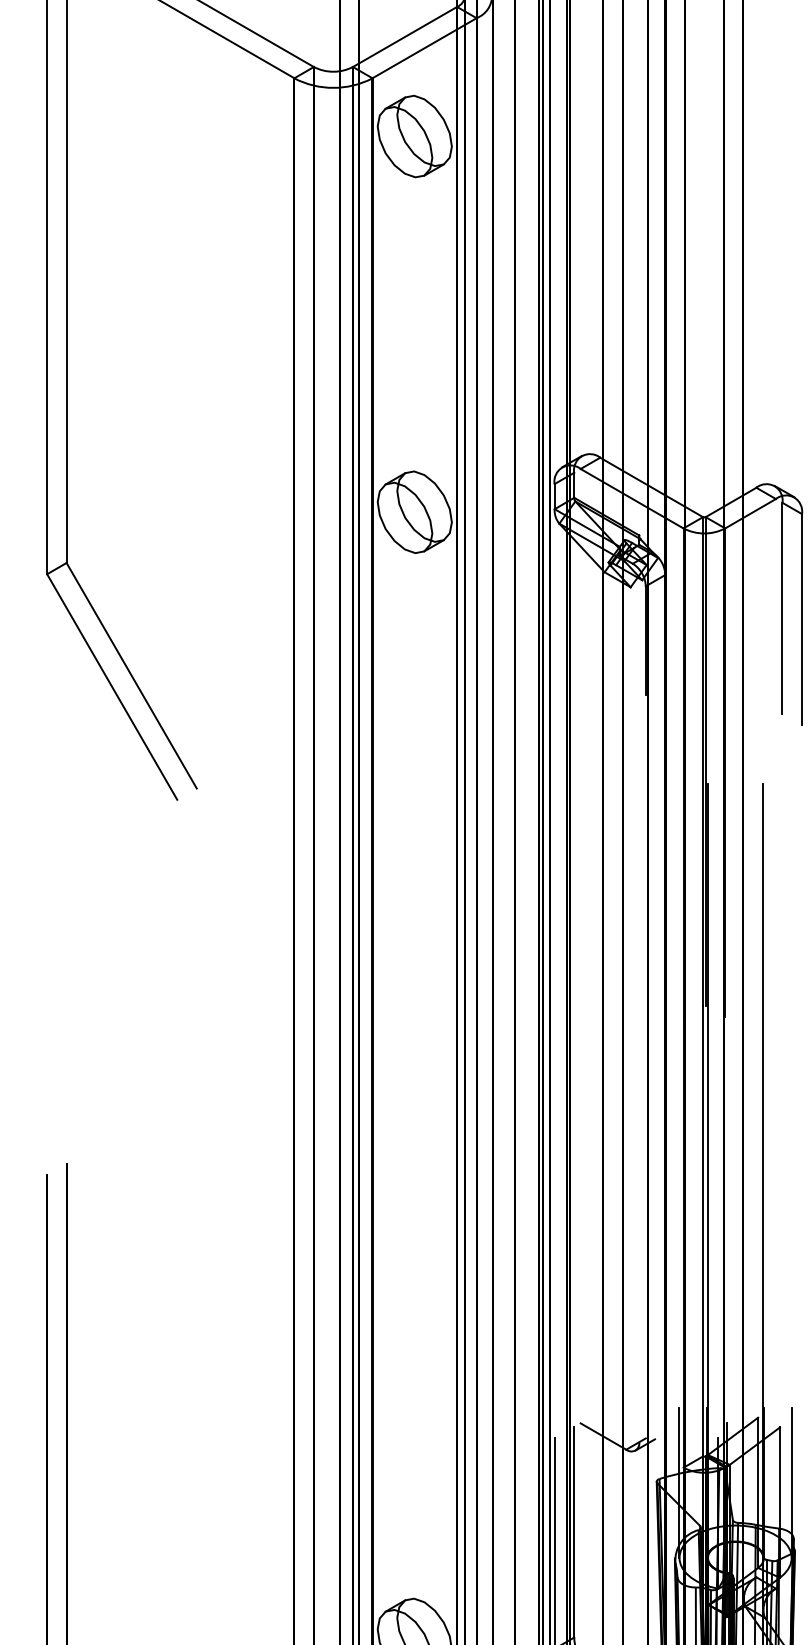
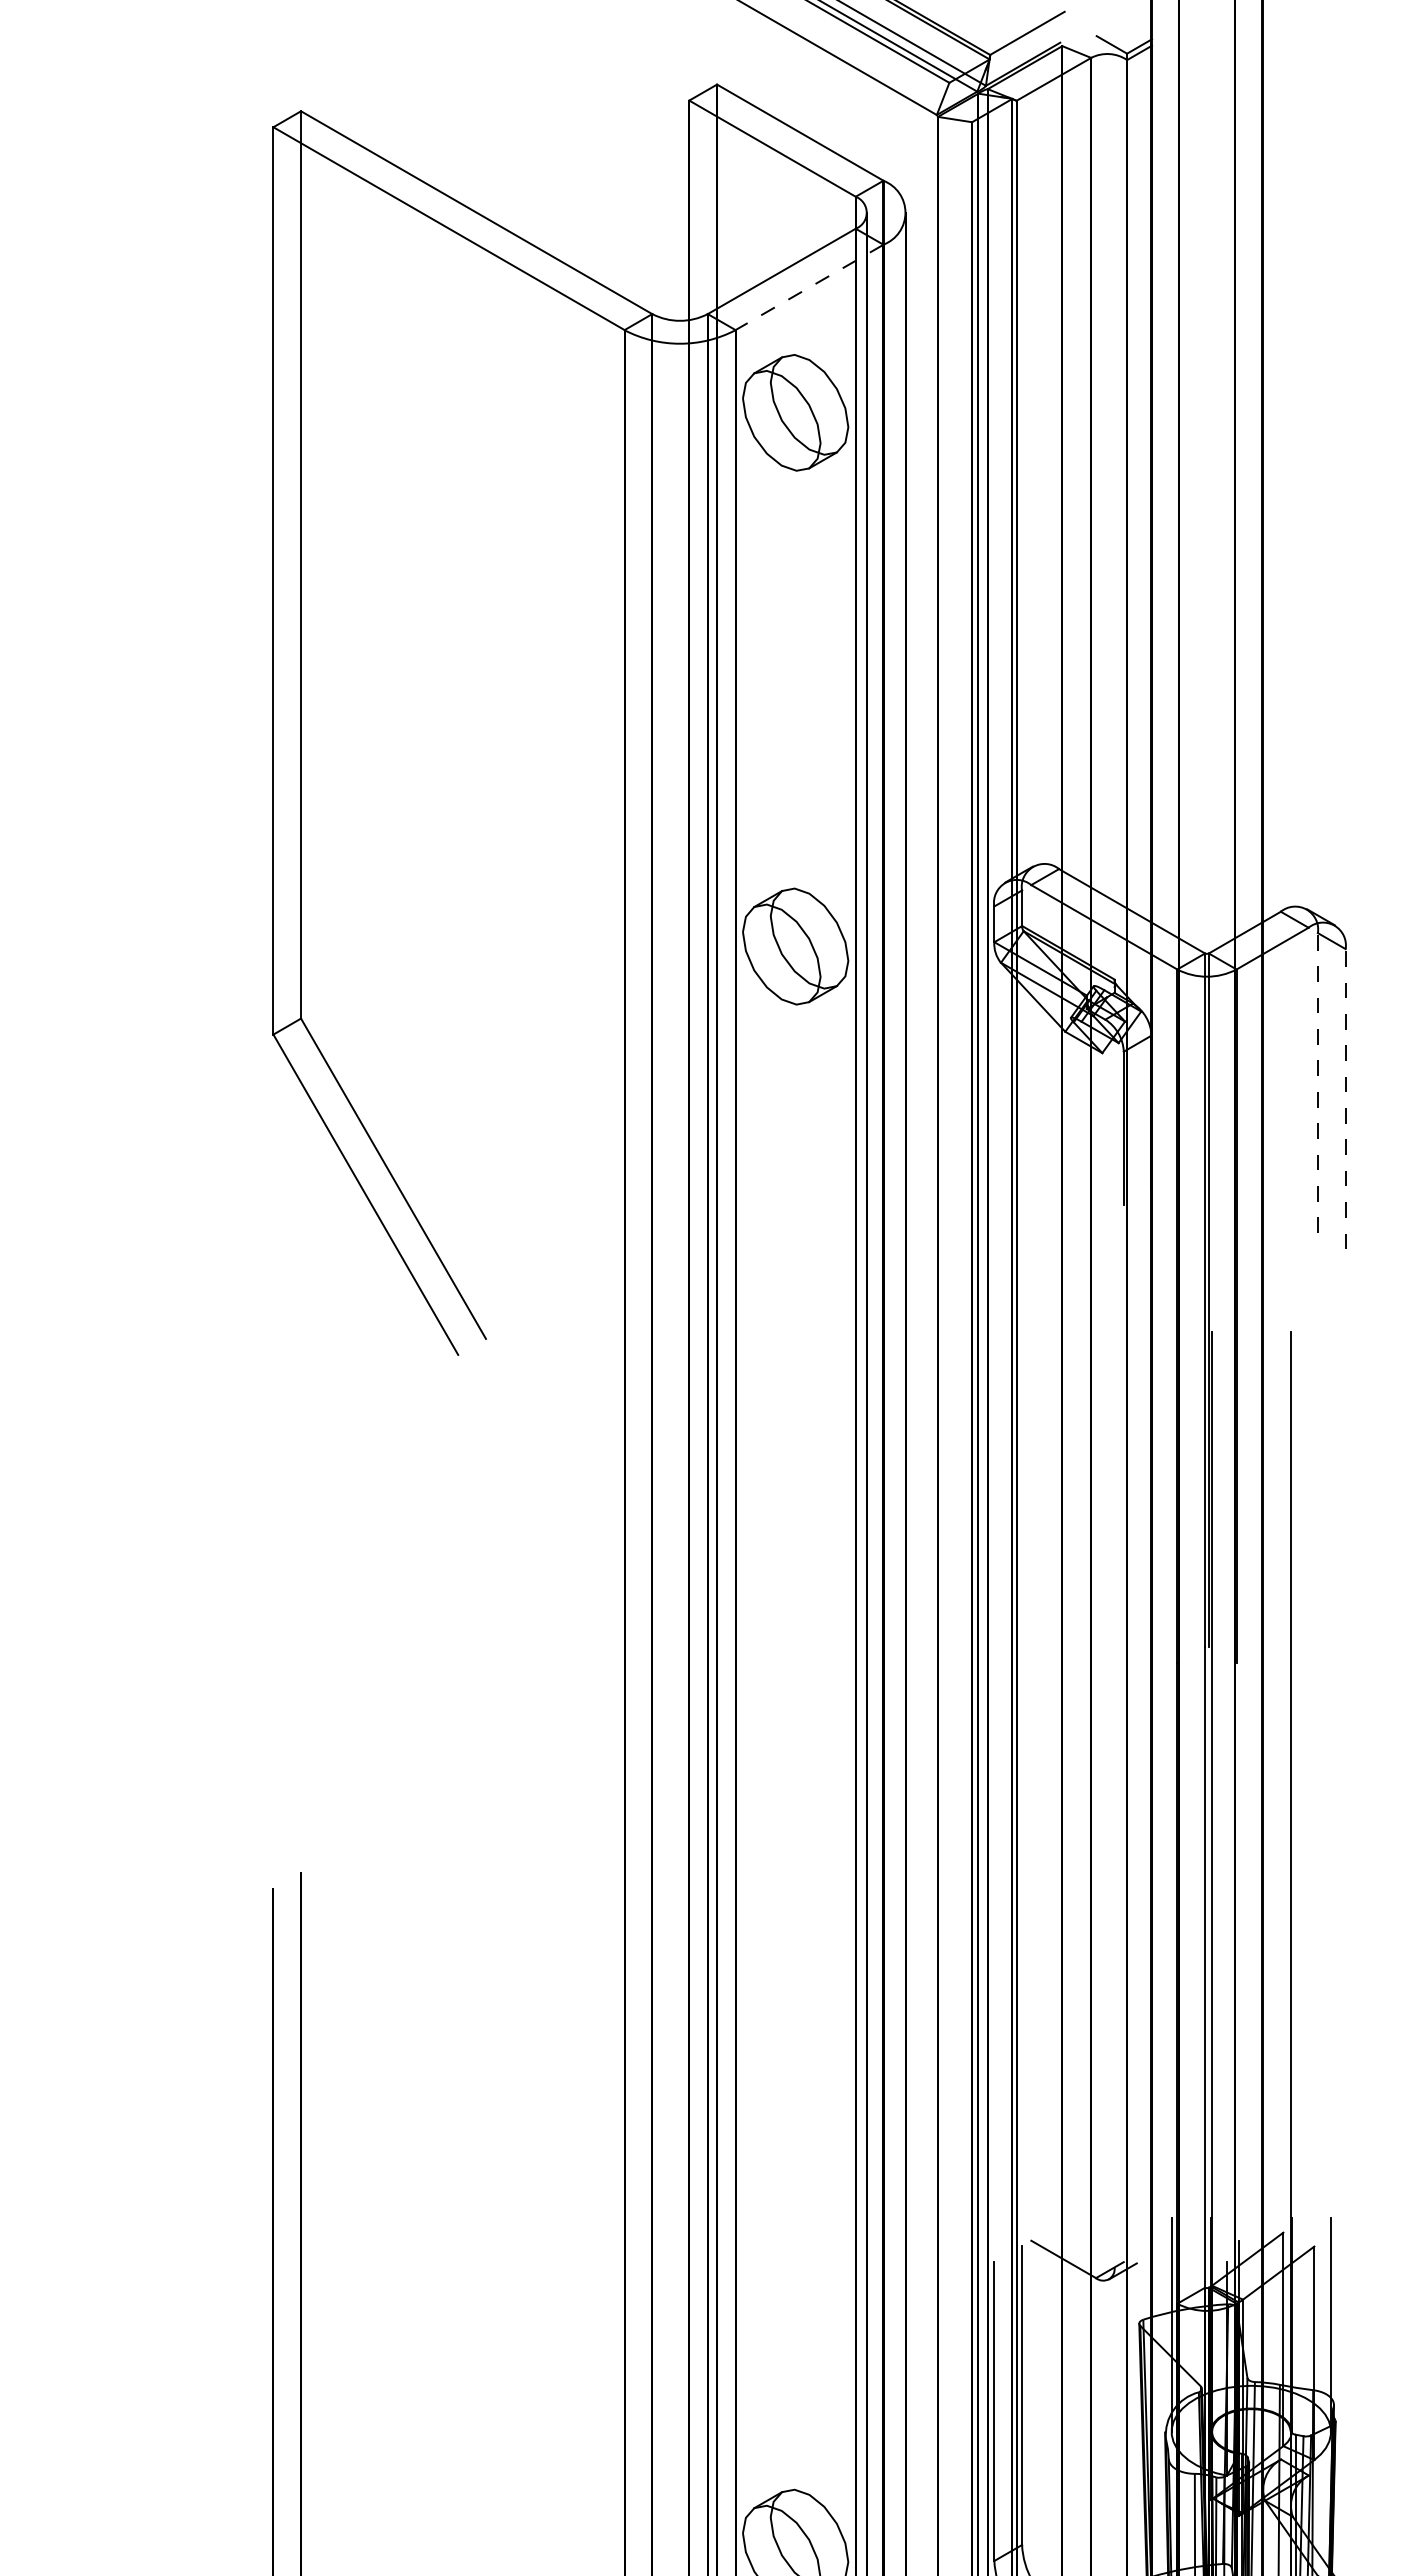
line: (424, 48) -> (809, 287), solid -> dashed
line: (782, 608) -> (1317, 1083), solid -> dashed
line: (801, 619) -> (1345, 1098), solid -> dashed

